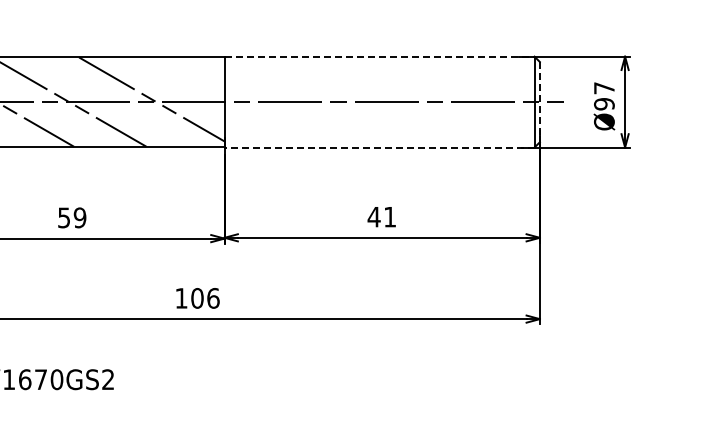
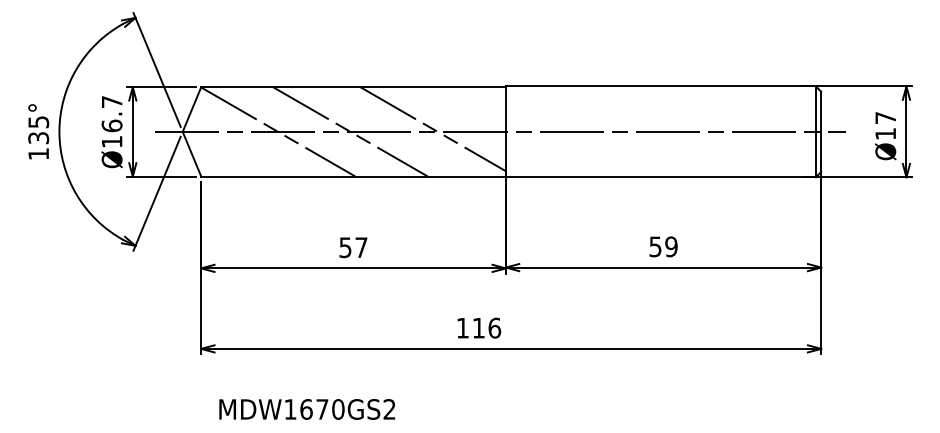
line: (380, 56) -> (661, 86), dashed -> solid
line: (540, 102) -> (821, 132), dashed -> solid
text: (604, 103) -> (885, 133), Ø97 -> Ø17
line: (379, 147) -> (660, 177), dashed -> solid
text: (381, 216) -> (662, 246), 41 -> 59
text: (80, 217) -> (361, 247), 59 -> 57
text: (197, 297) -> (478, 327), 106 -> 116

